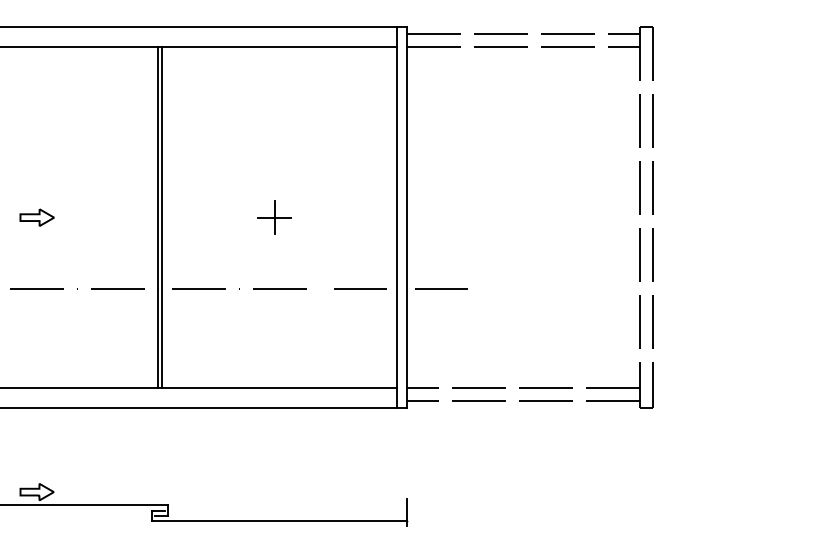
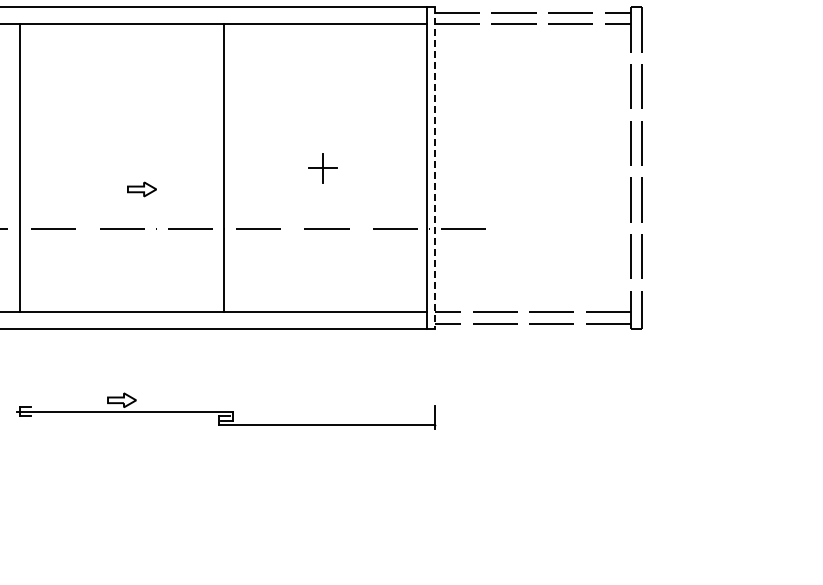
part: (36, 217) -> (141, 189), moved
line: (161, 217) -> (227, 168), removed
line: (406, 217) -> (434, 168), solid -> dashed

